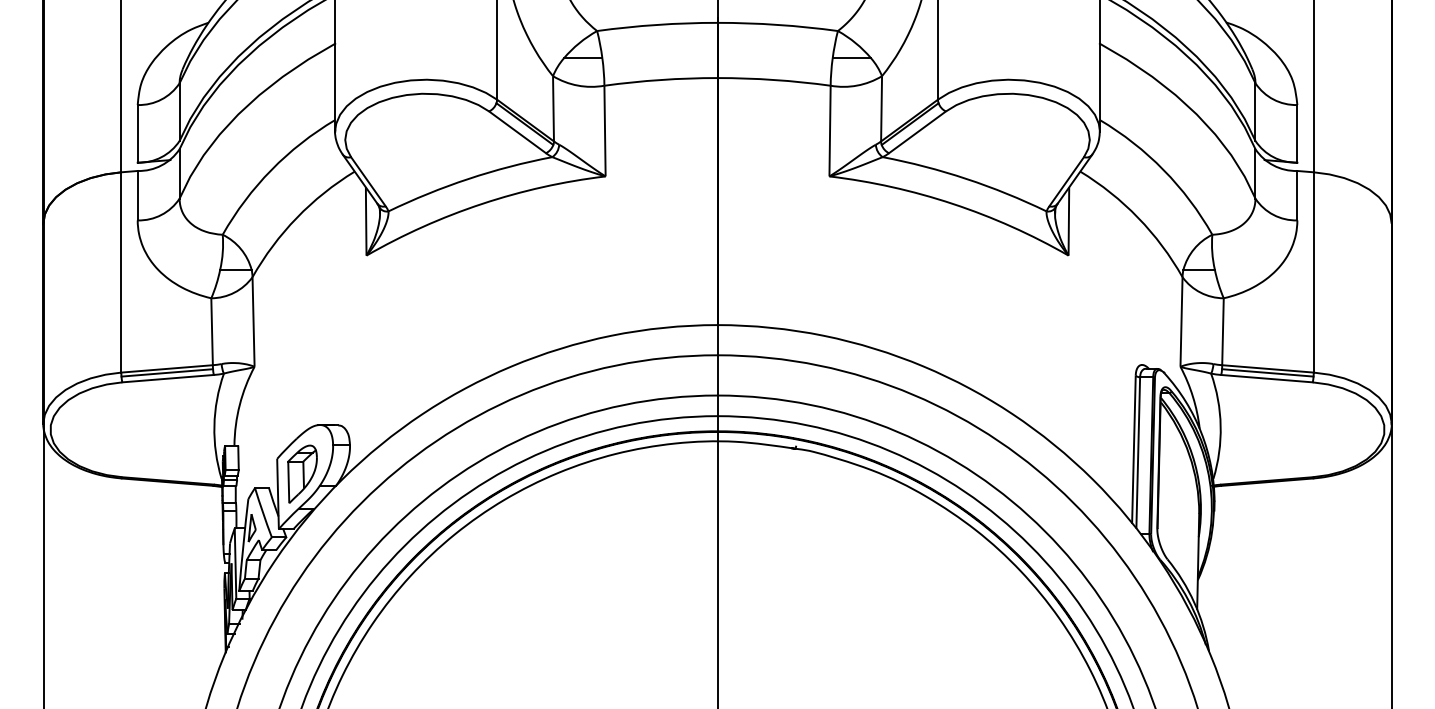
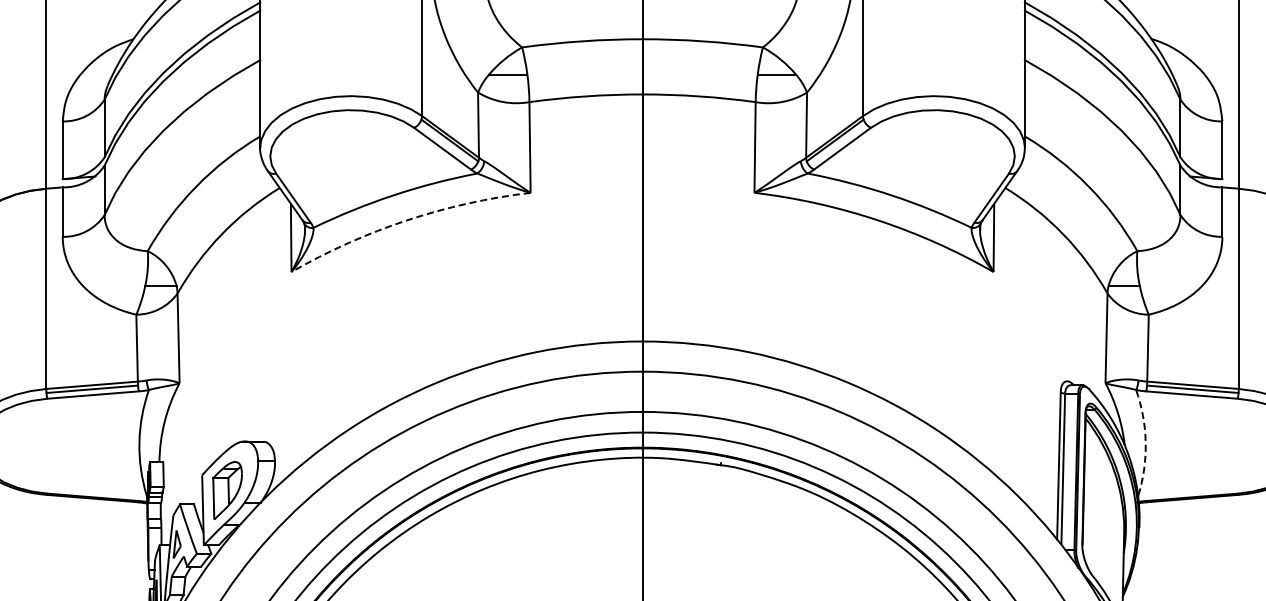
arc: (482, 203) -> (407, 219), solid -> dashed
arc: (1220, 425) -> (1145, 441), solid -> dashed

